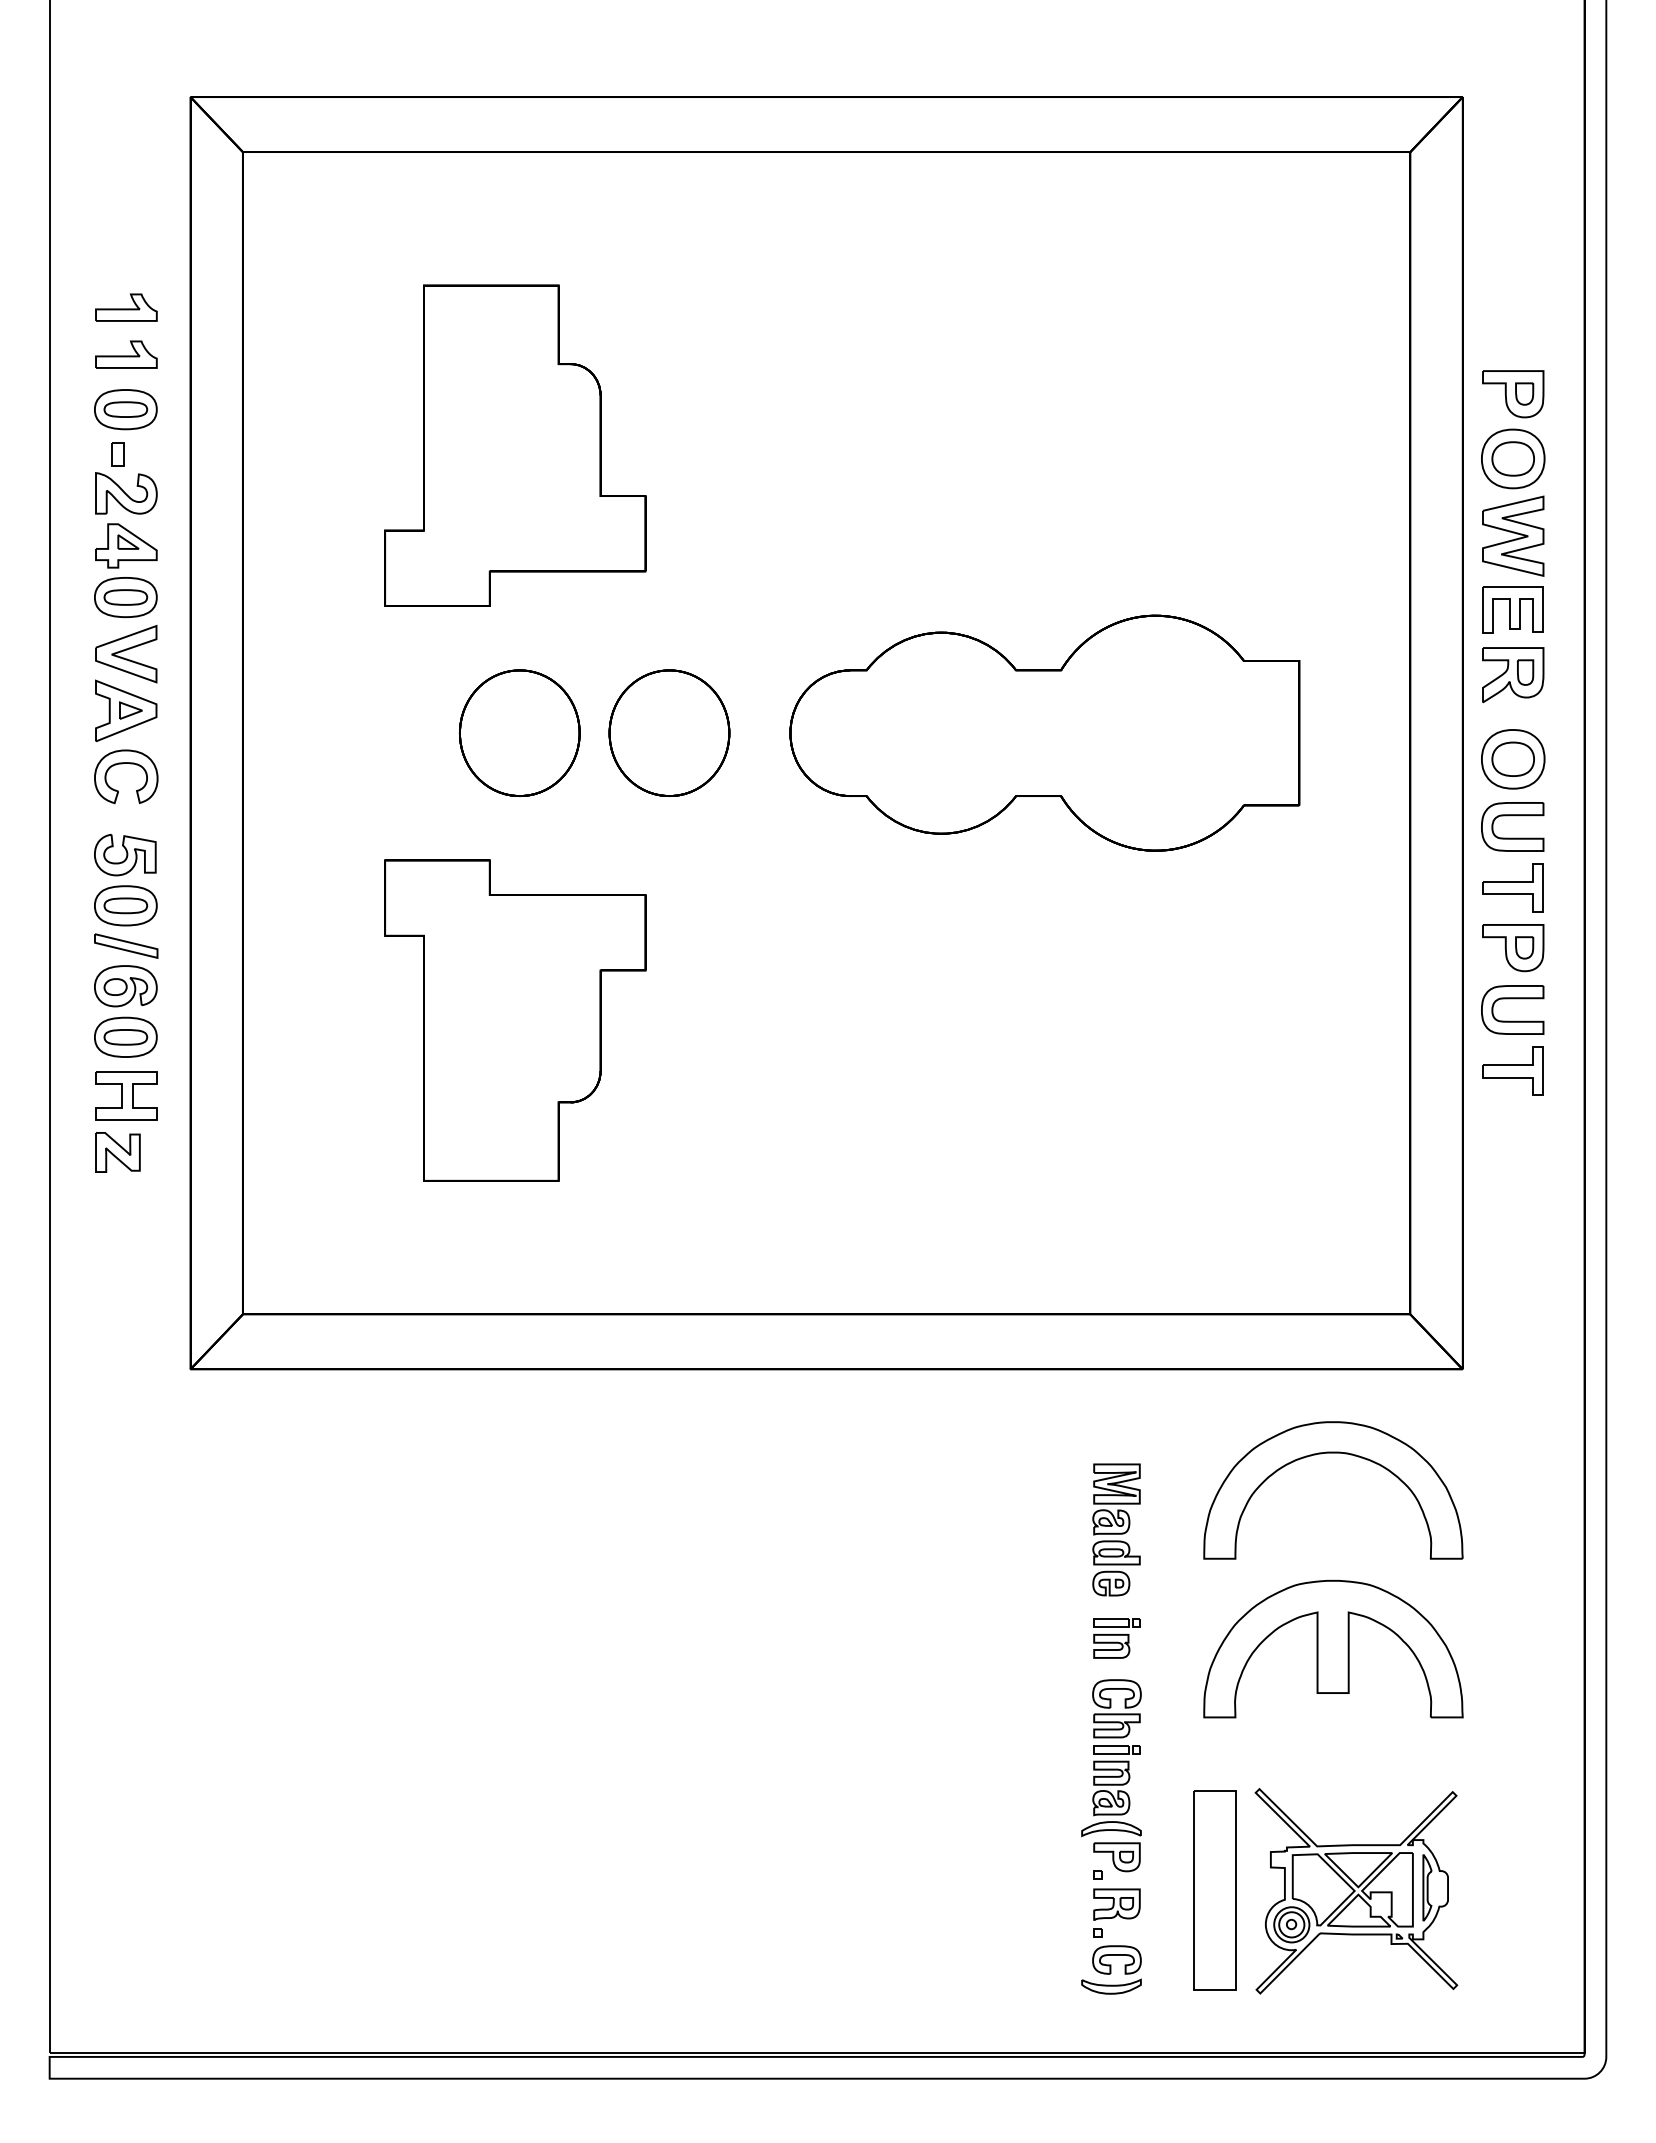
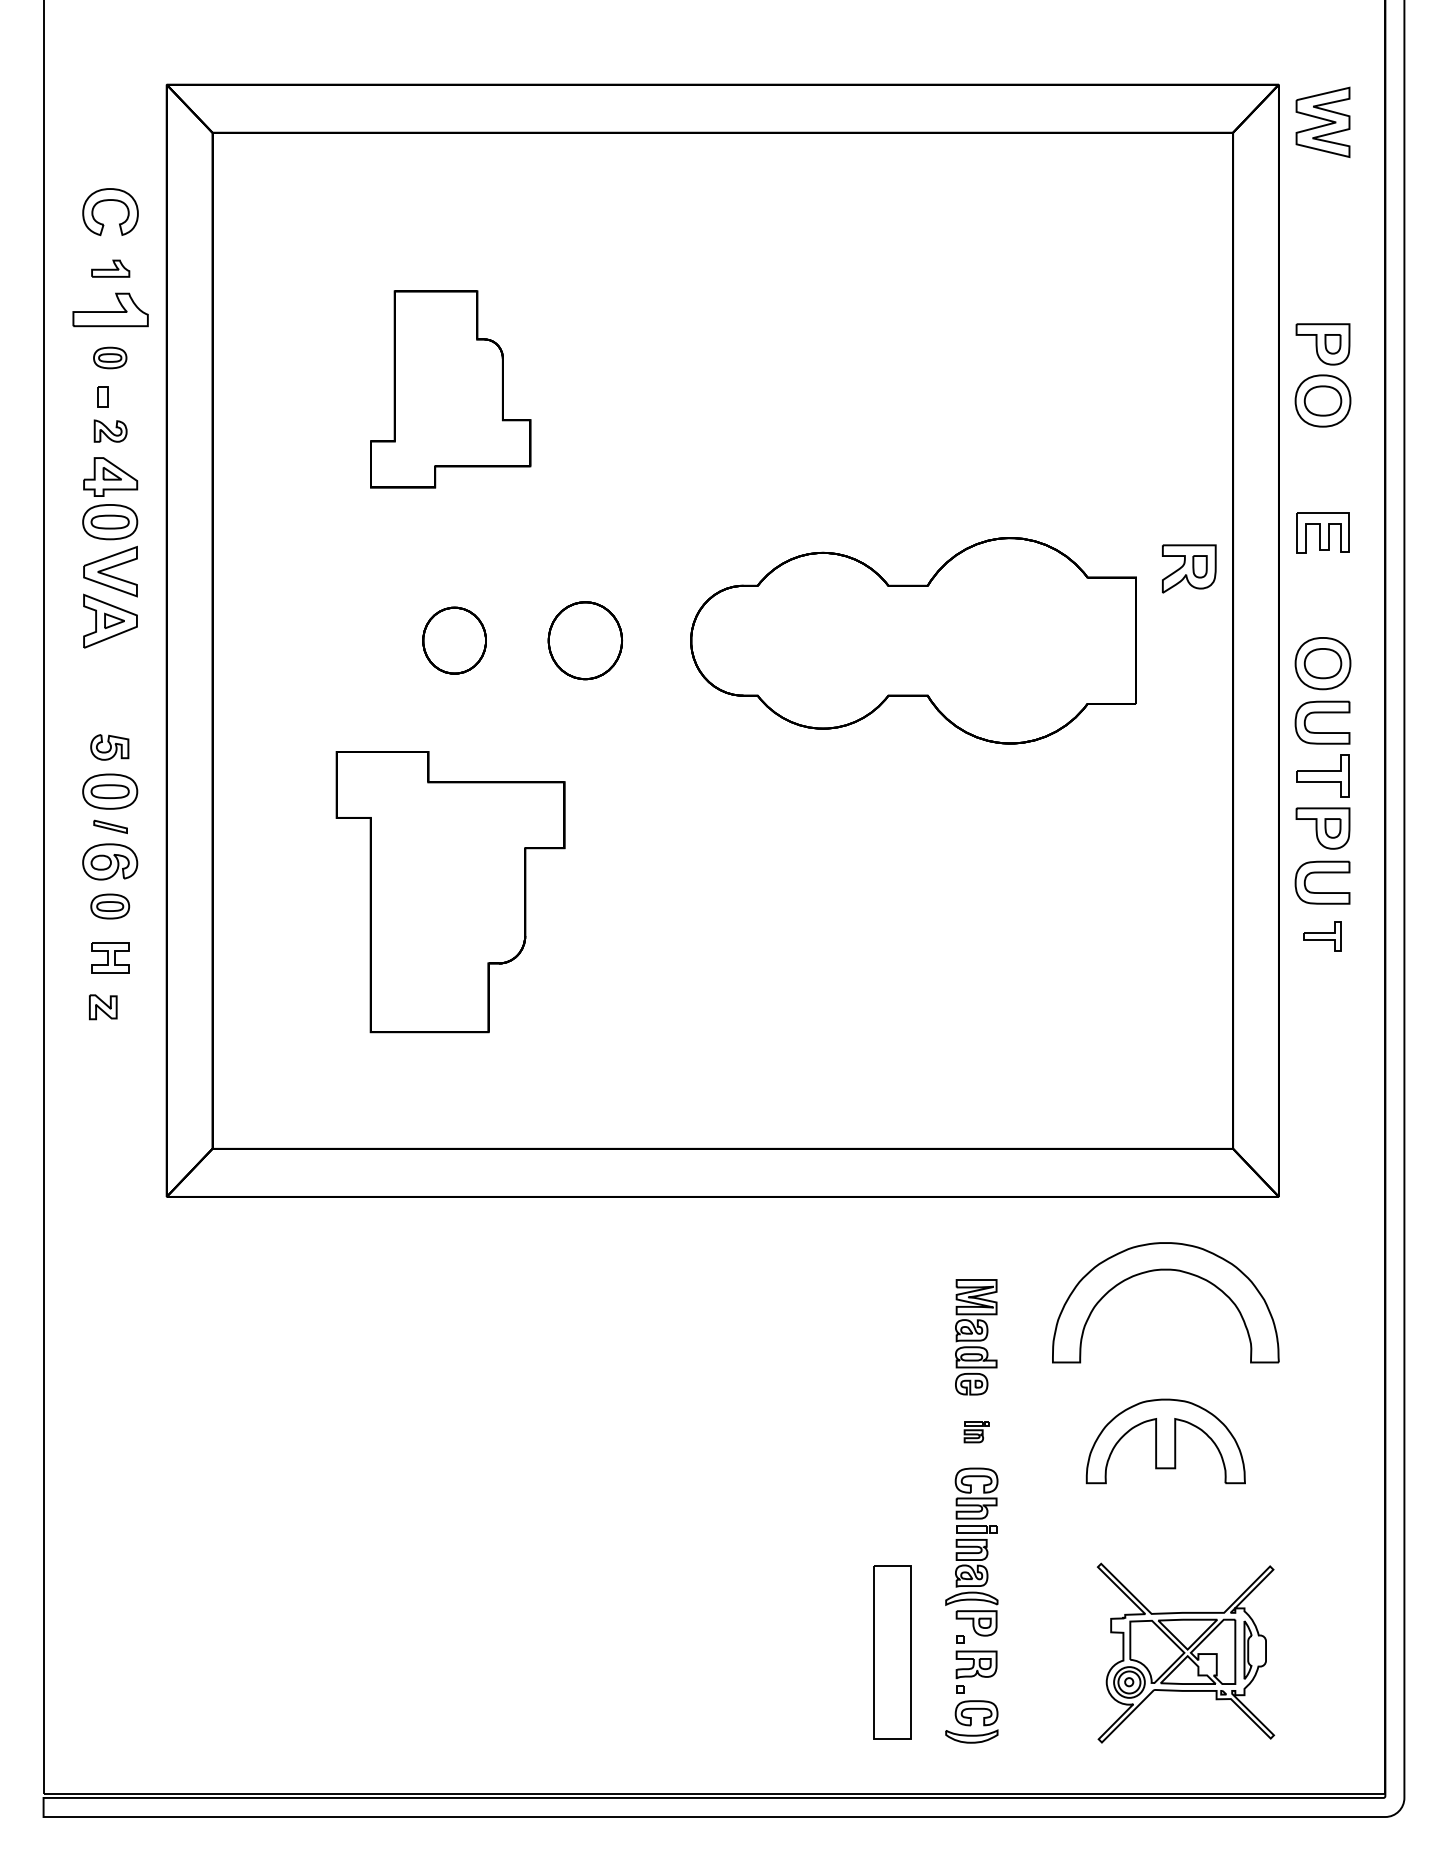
part: (126, 307) -> (110, 268), size x0.7
part: (126, 354) -> (110, 309), size x1.4
part: (125, 409) -> (109, 357), size x0.6
part: (515, 445) -> (450, 389), size x0.7
part: (126, 493) -> (110, 431), size x0.6
part: (1513, 535) -> (1323, 121), moved
part: (1513, 674) -> (1189, 568), moved
part: (519, 732) -> (454, 640), size x0.6
part: (669, 732) -> (585, 640), size x0.7
part: (122, 764) -> (107, 201), moved
part: (125, 855) -> (109, 747), size x0.7
part: (126, 945) -> (110, 826), size x0.6
part: (125, 1036) -> (109, 905), size x0.7
part: (1512, 1070) -> (1322, 935), size x0.7
part: (126, 1095) -> (110, 957), size x0.7
part: (117, 1152) -> (102, 1007), size x0.7
part: (1116, 1638) -> (976, 1432), size x0.6
part: (1333, 1648) -> (1165, 1440), size x0.7
part: (1214, 1890) -> (892, 1652), moved

